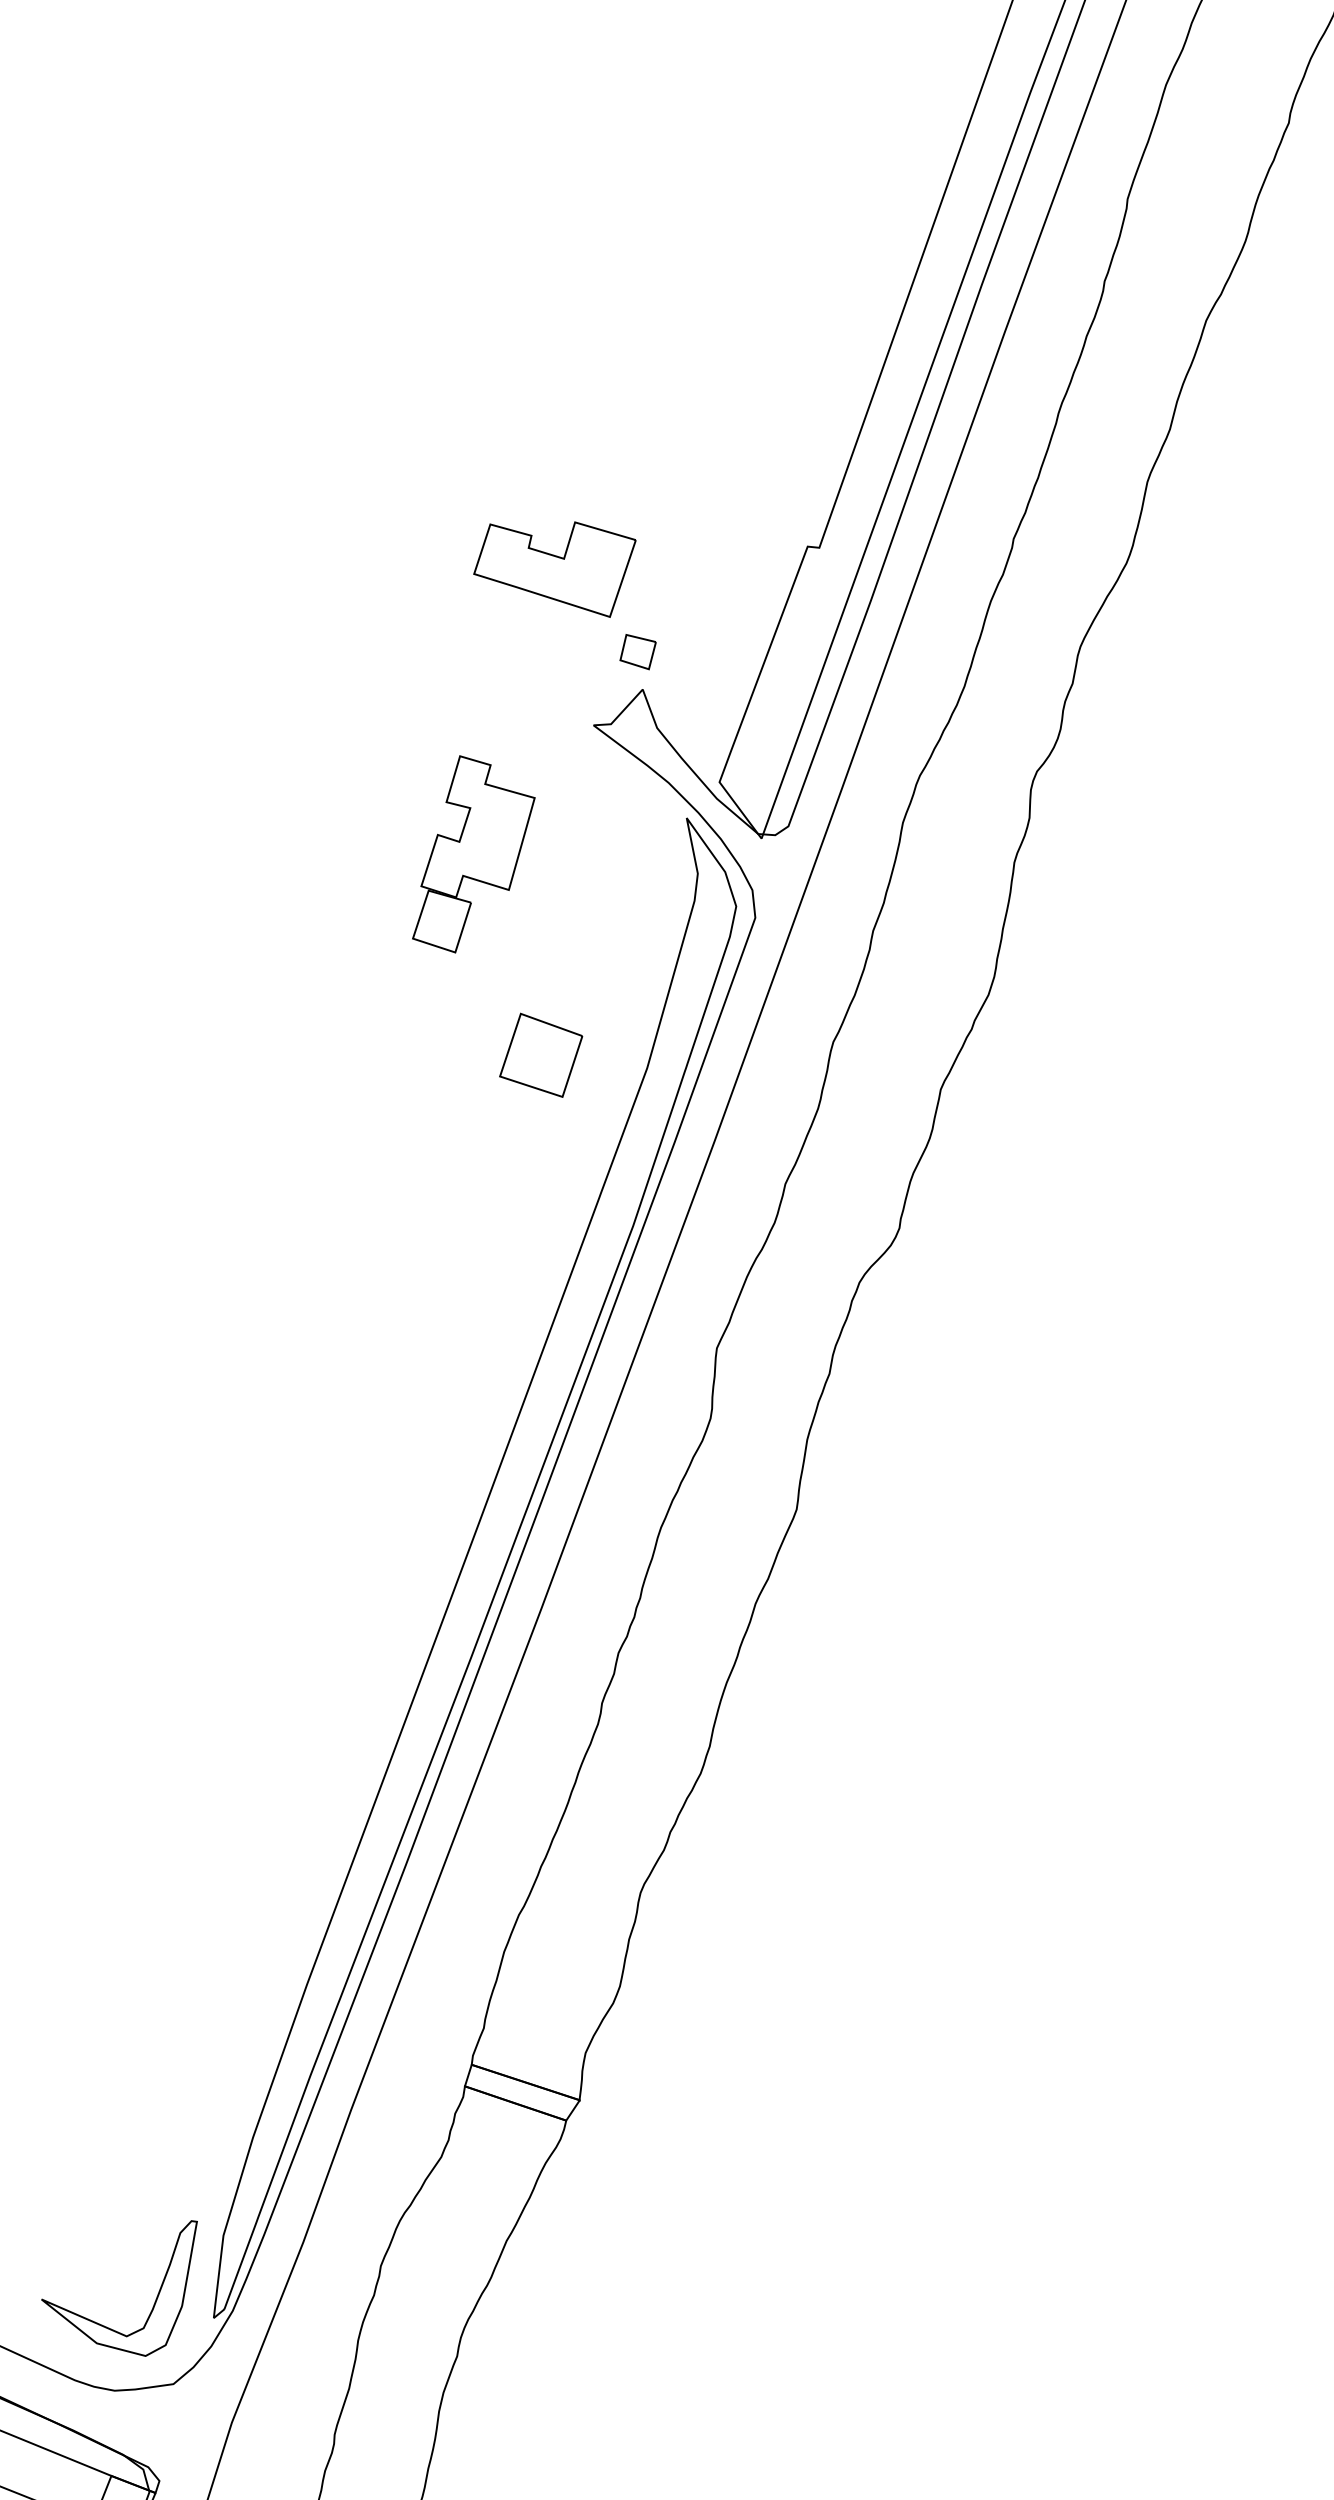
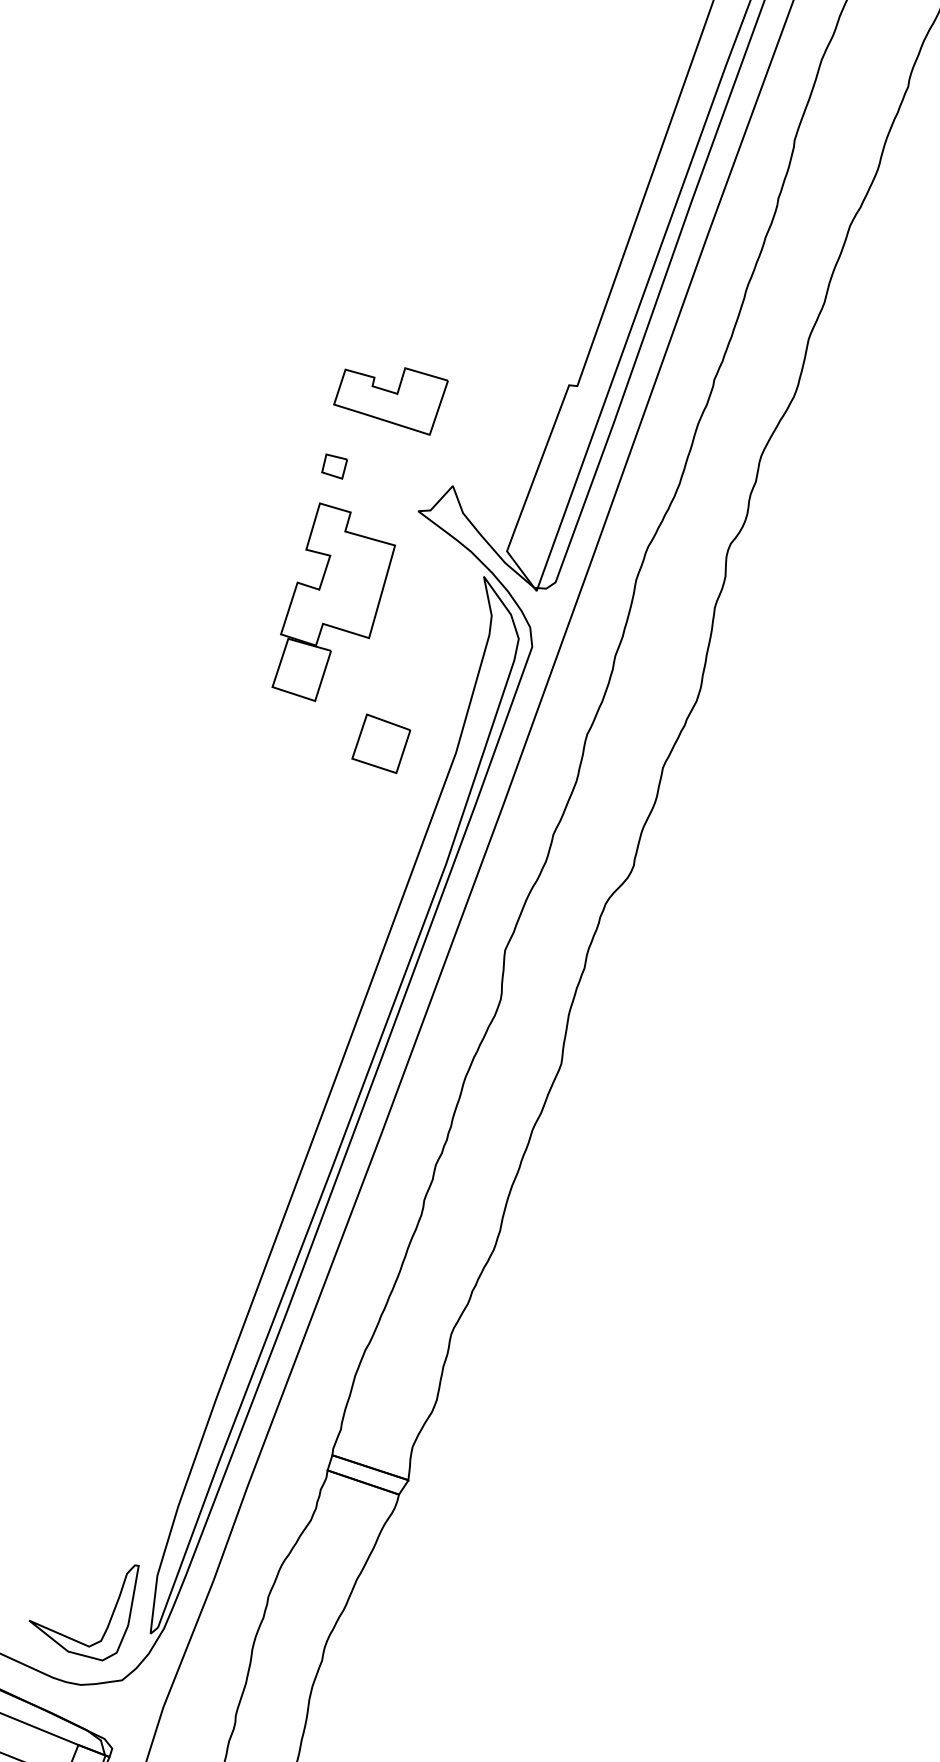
part: (637, 651) -> (334, 466), moved
part: (473, 853) -> (333, 601), size x1.43

